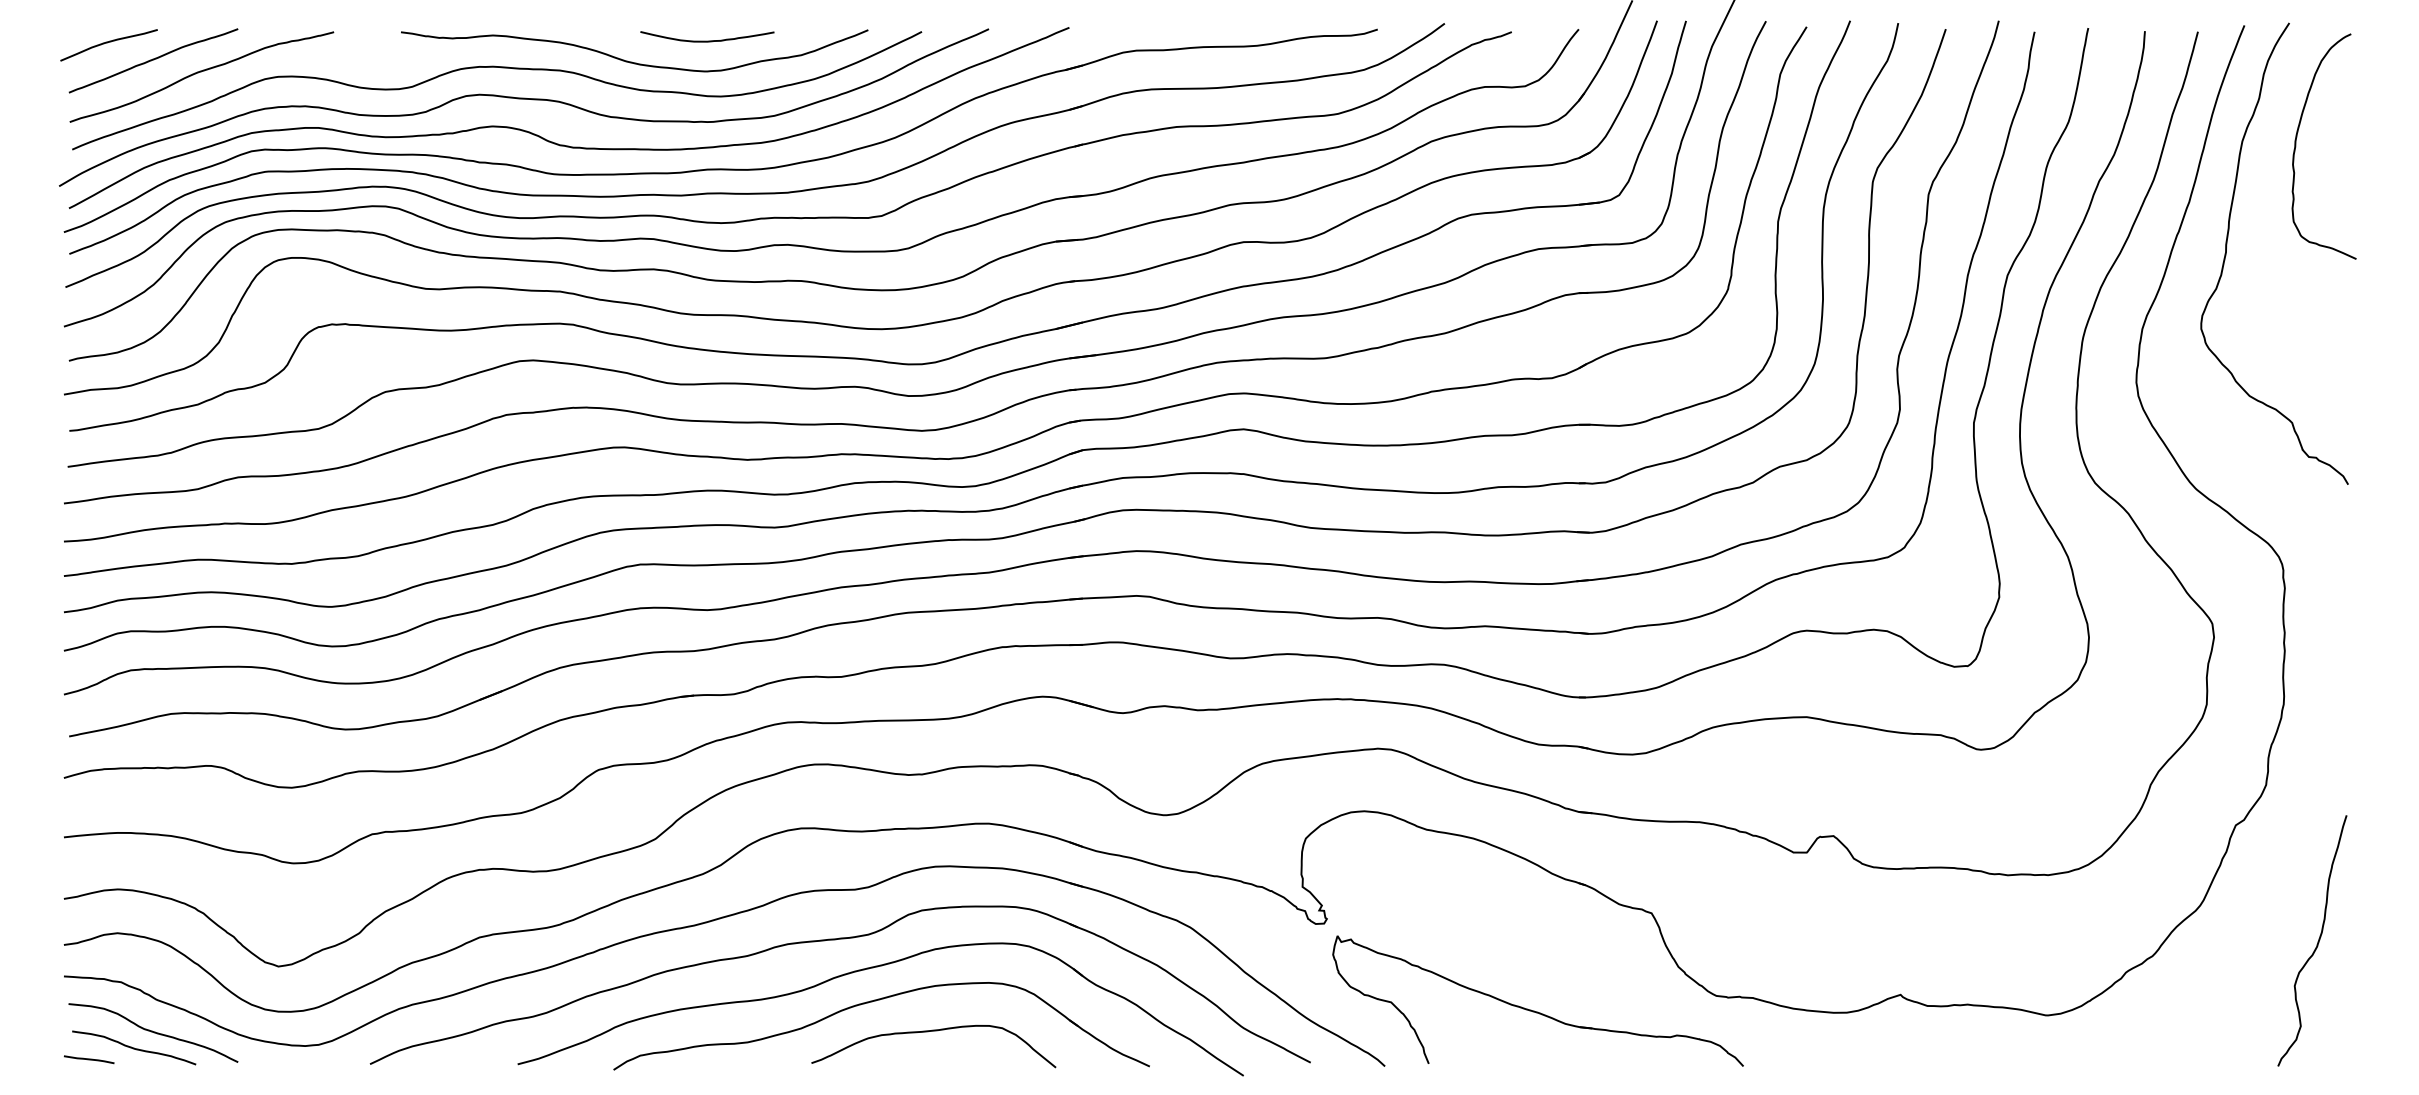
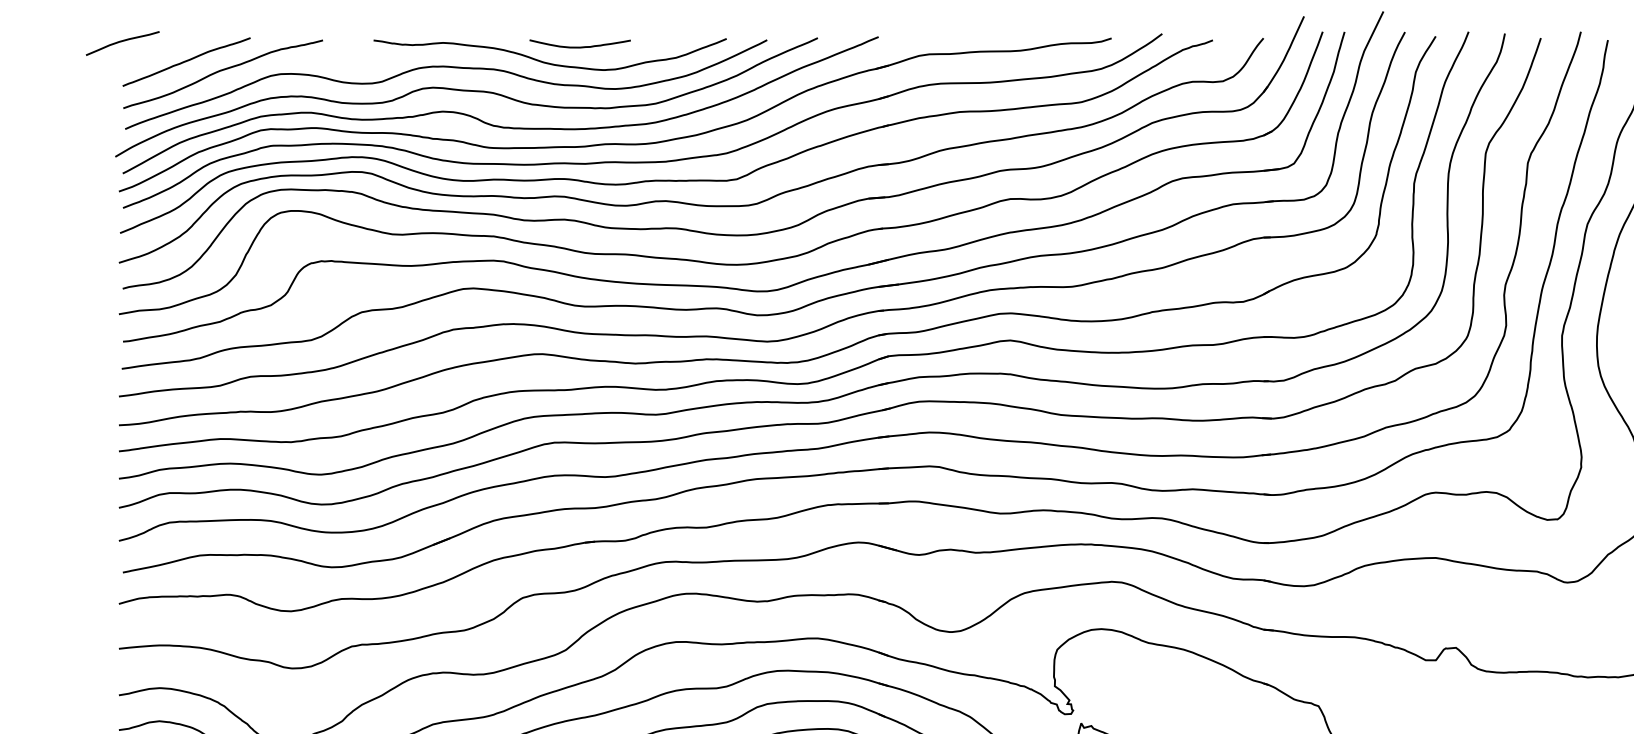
curve: (707, 40) -> (580, 46), moved
curve: (107, 43) -> (121, 42), moved

